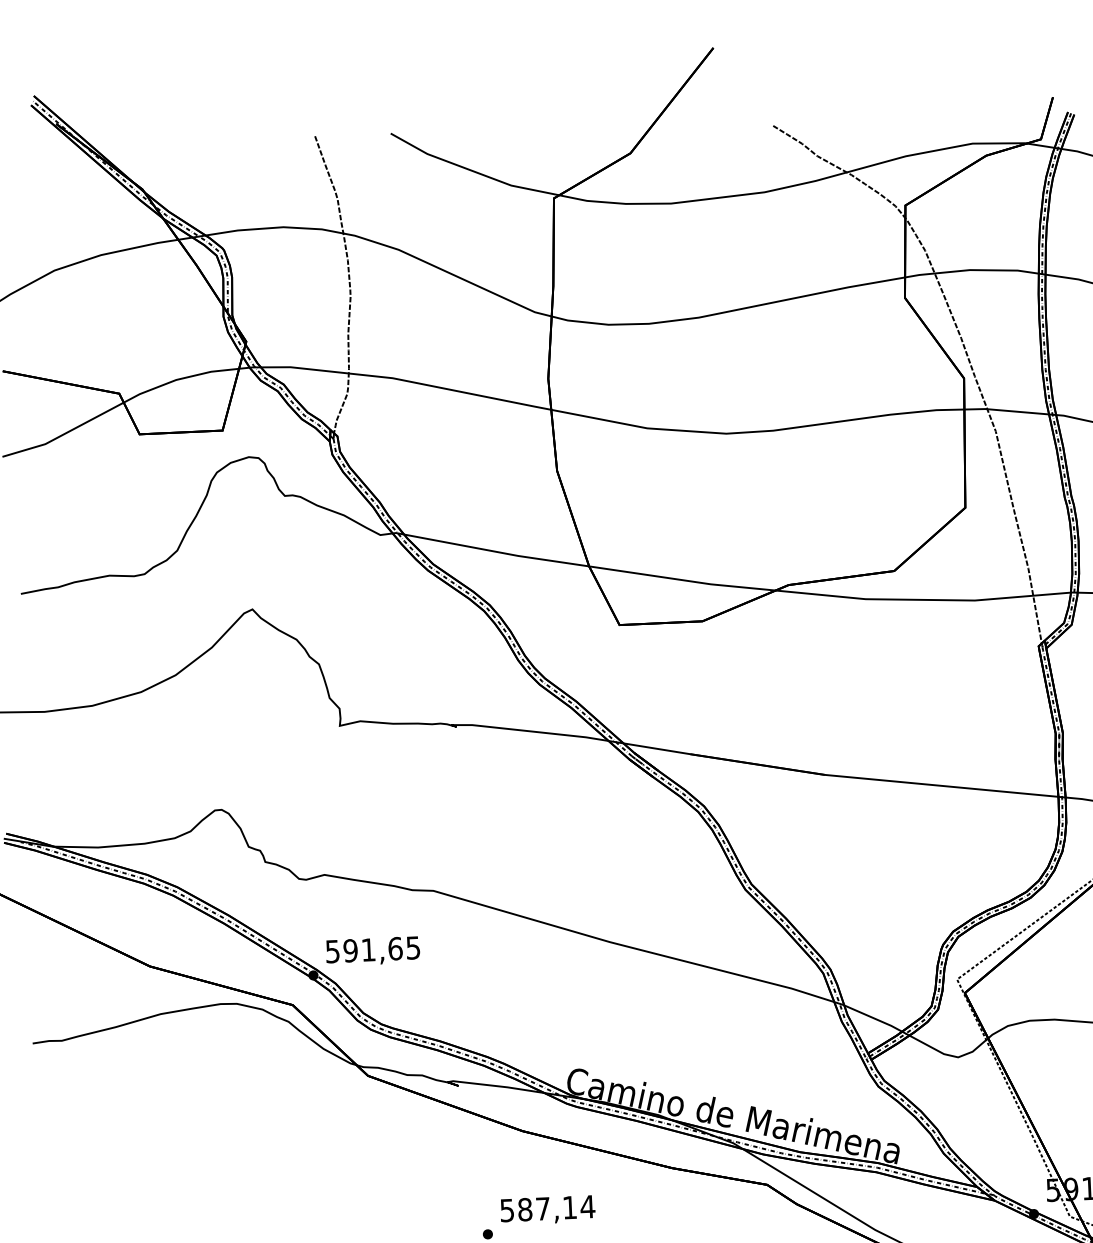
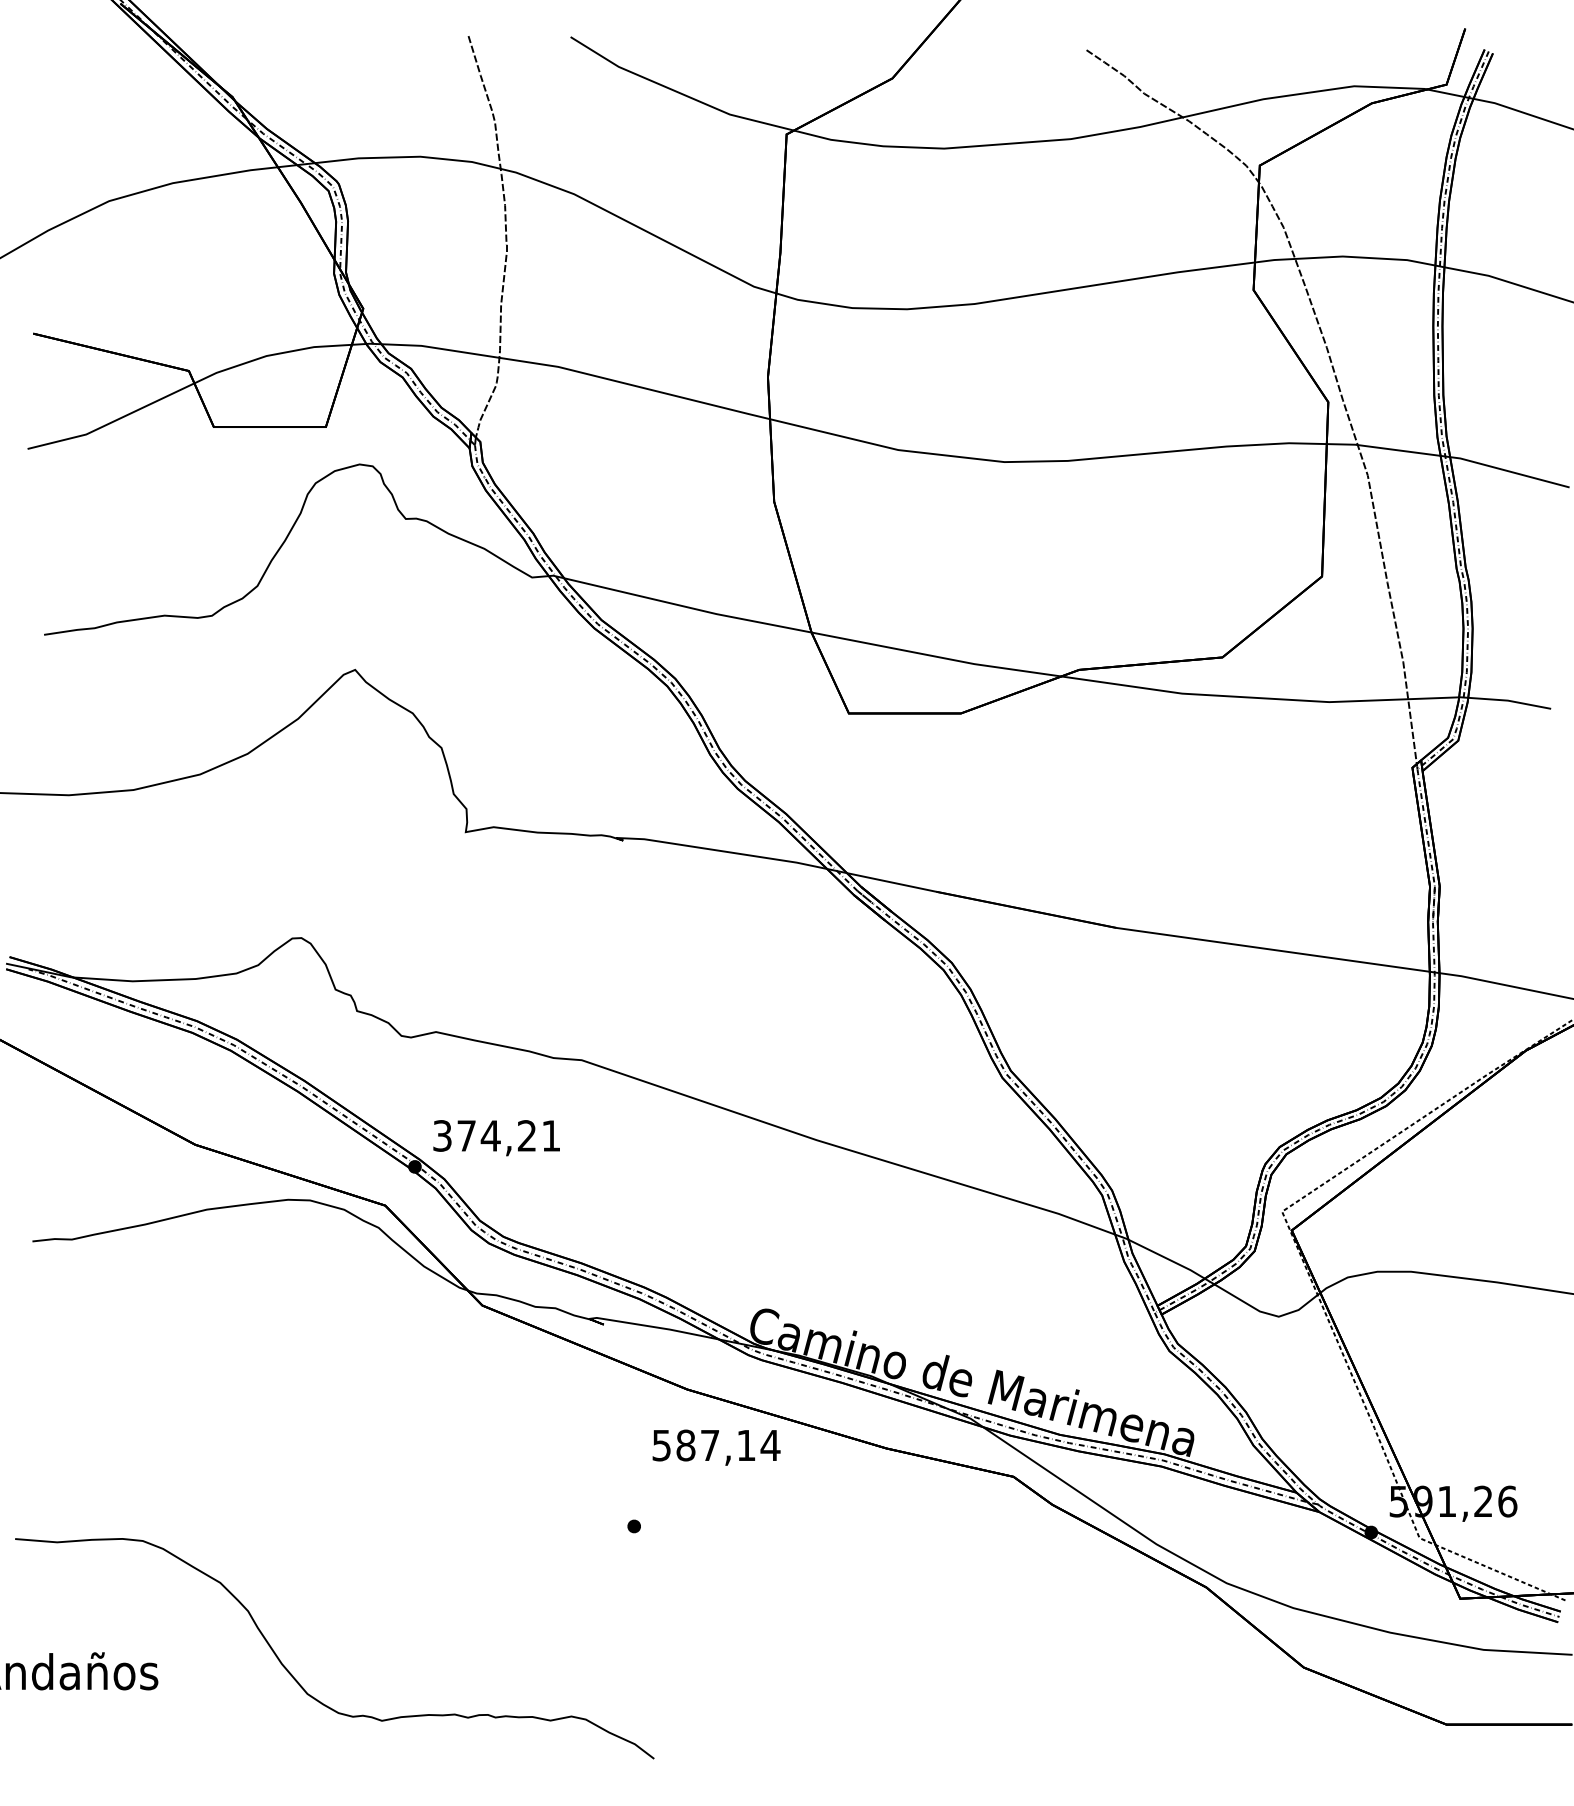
text: (373, 949) -> (497, 1135), 591,65 -> 374,21
text: (547, 1210) -> (716, 1447), moved

